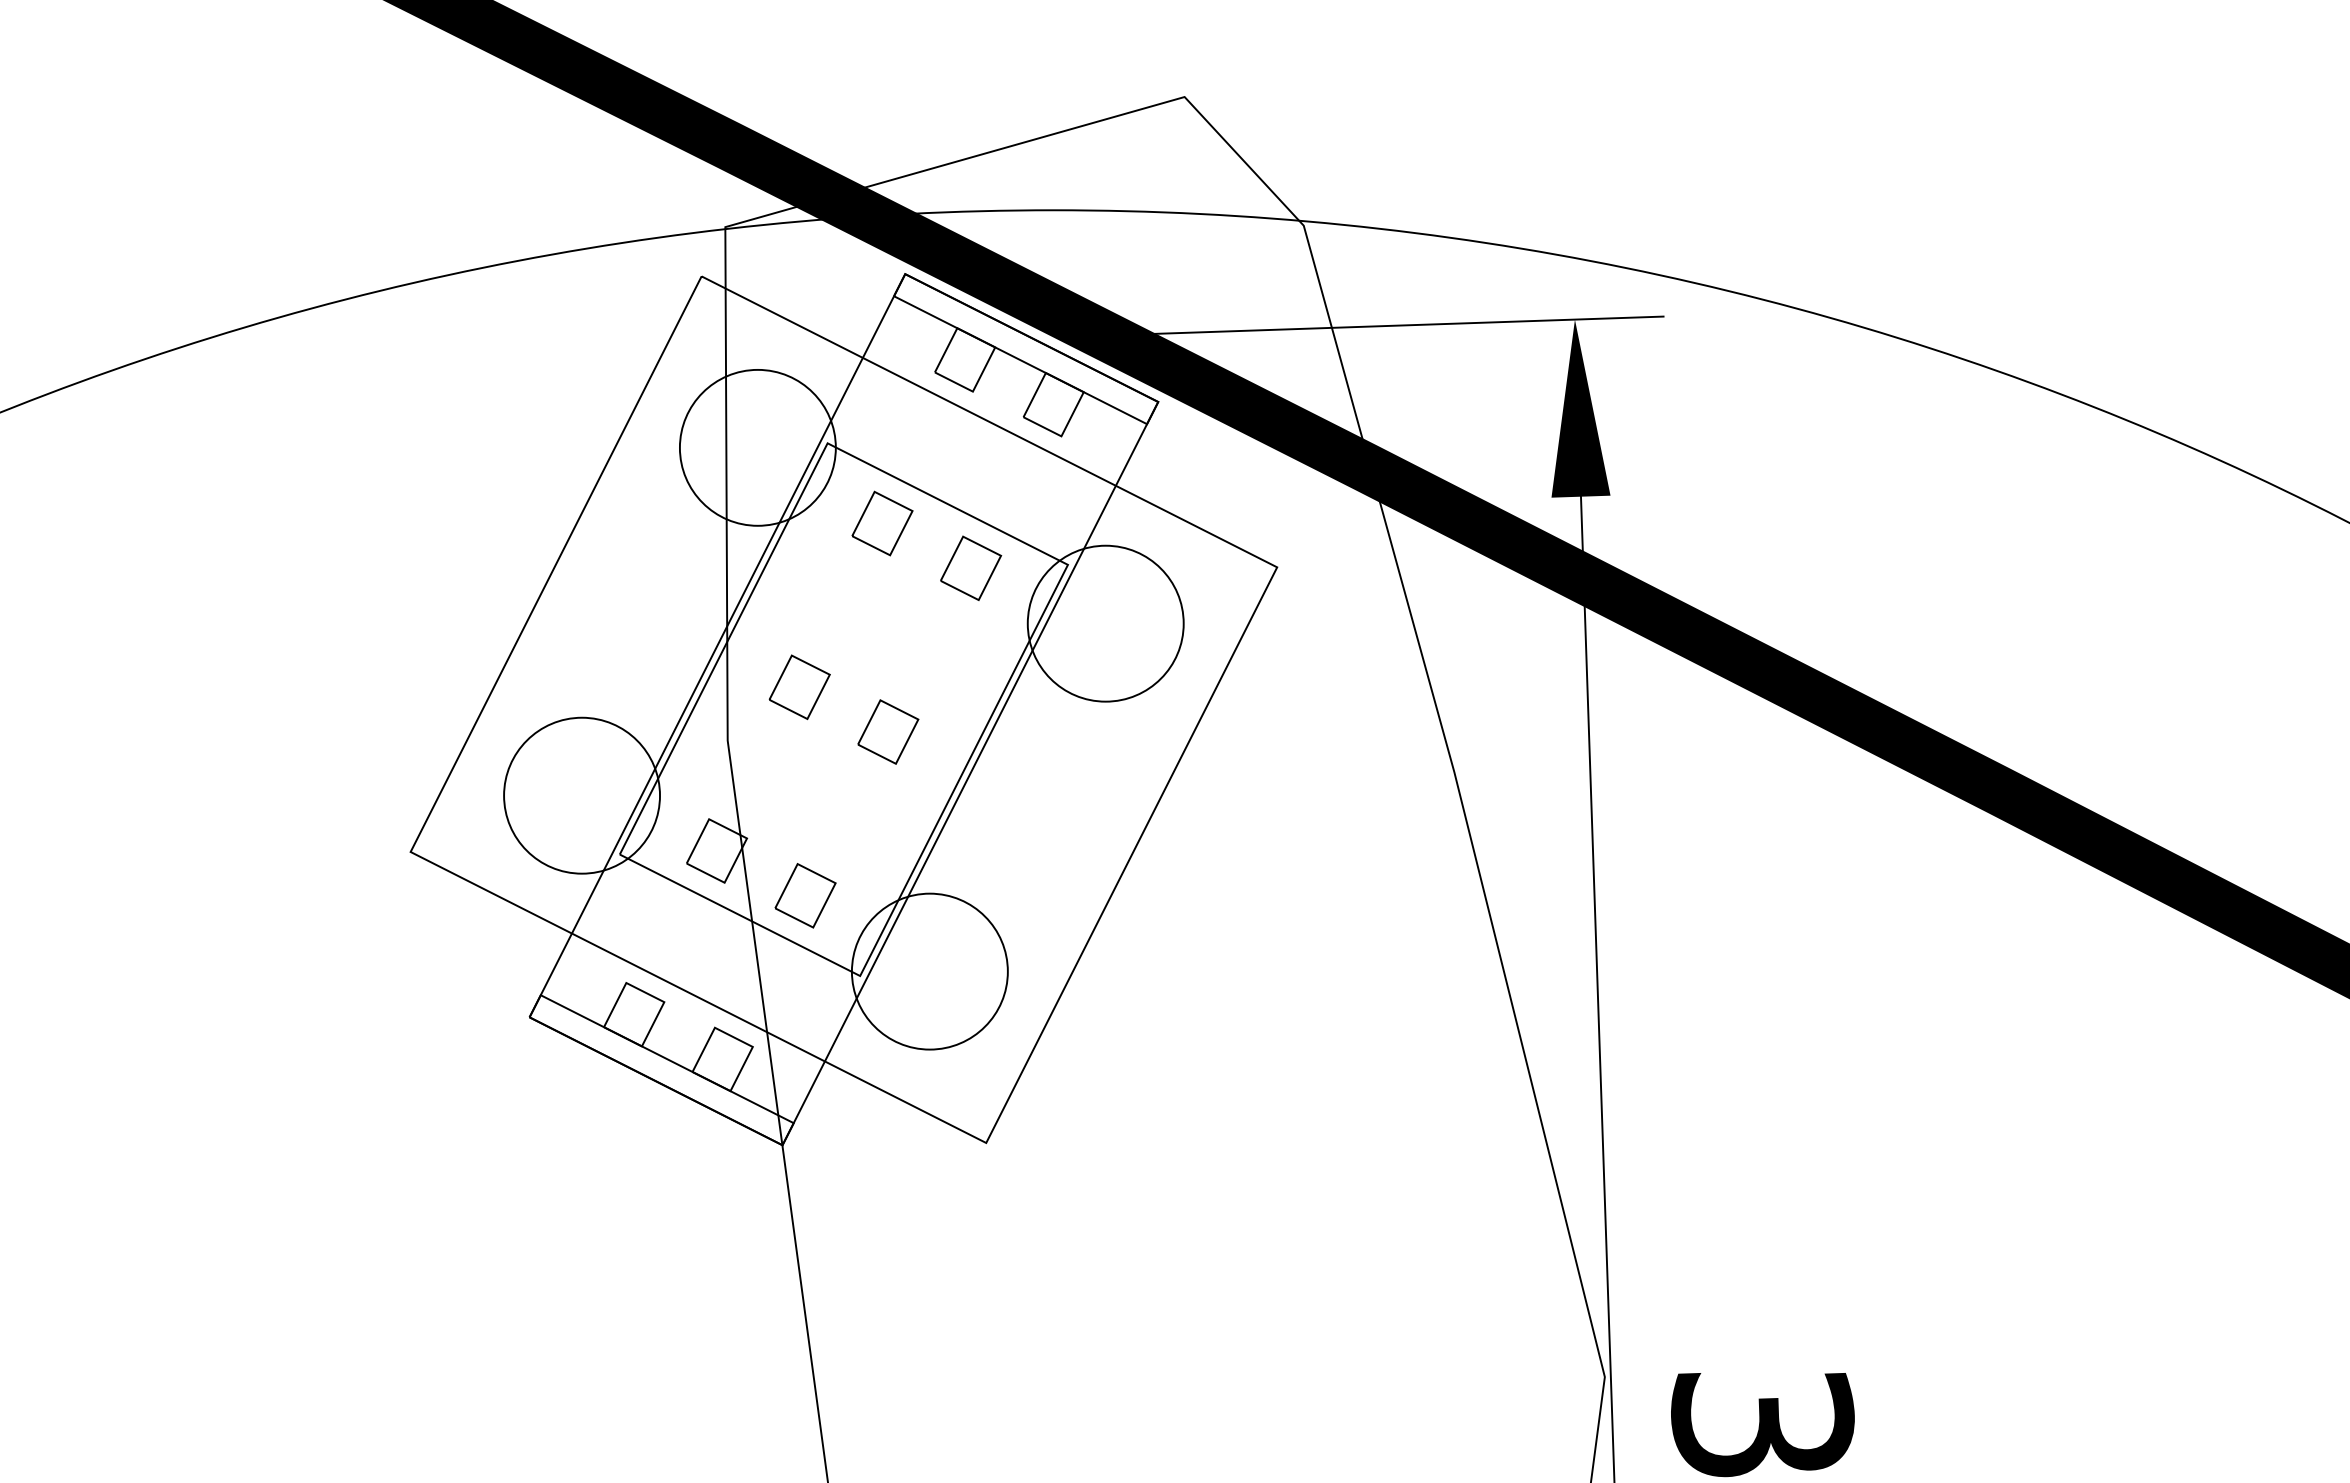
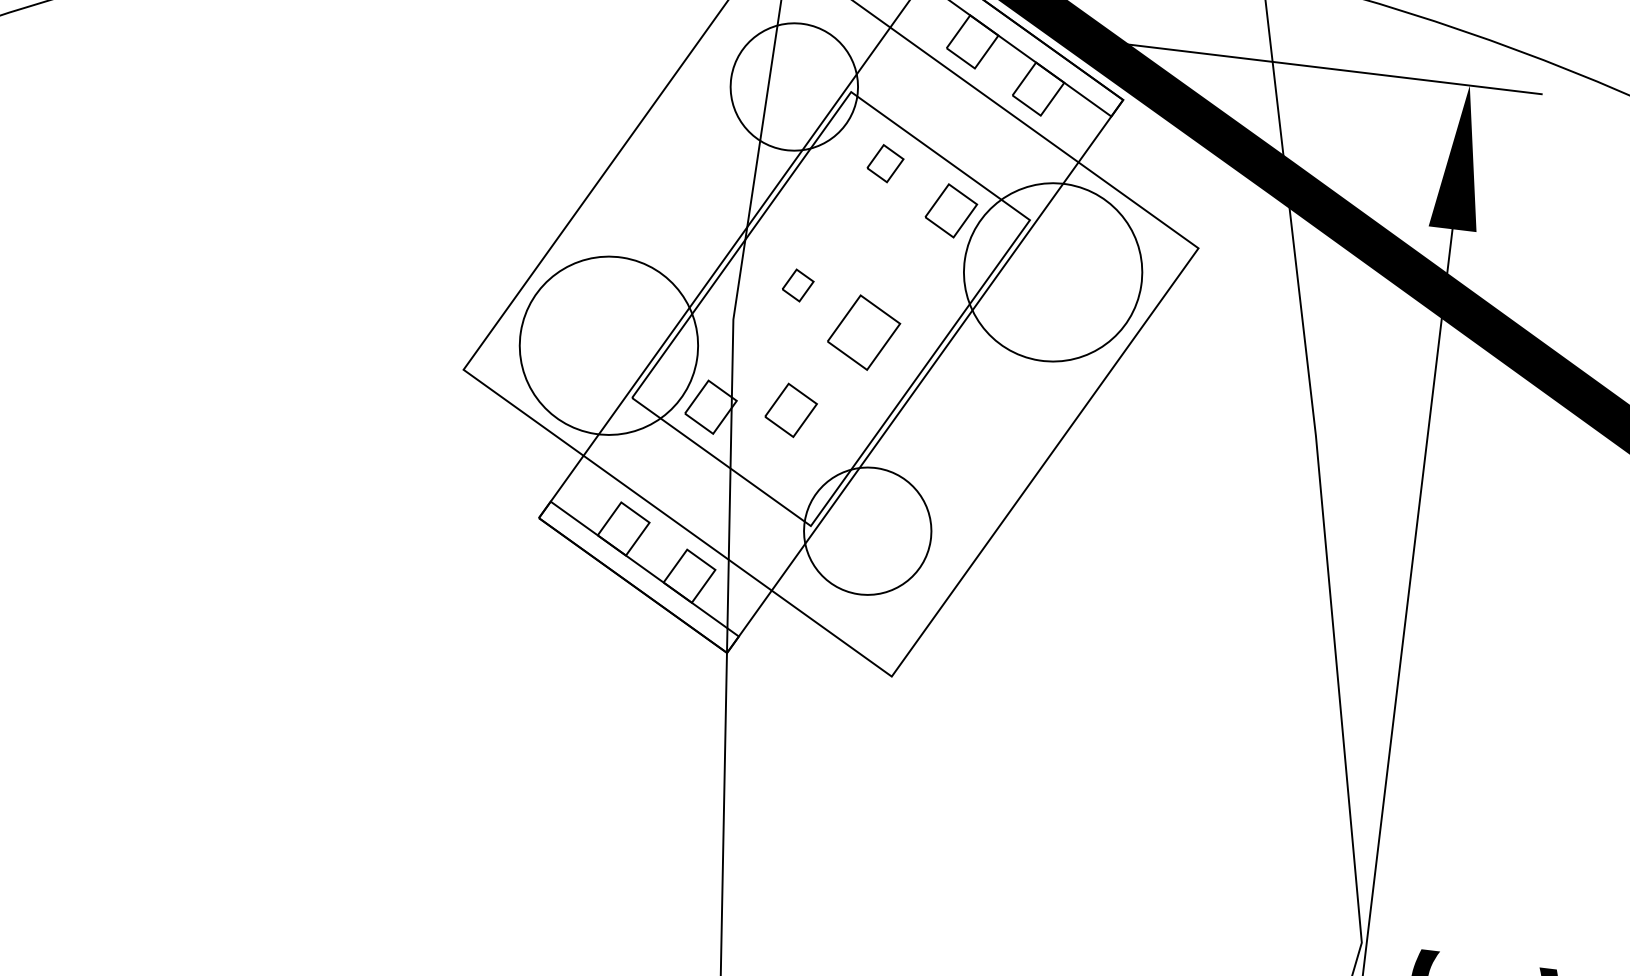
part: (882, 523) -> (885, 163), size x0.7
circle: (1105, 623) -> (1052, 272), size x1.4
part: (799, 687) -> (797, 285), size x0.6
part: (888, 731) -> (864, 332), size x1.4
circle: (582, 795) -> (609, 345), size x1.4
part: (805, 895) -> (791, 410), moved

